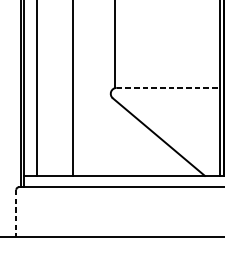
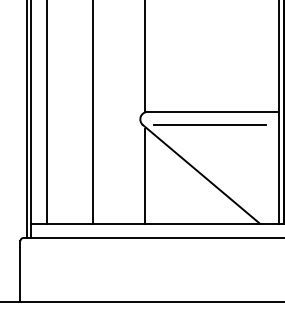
line: (167, 87) -> (212, 111), dashed -> solid
line: (165, 97) -> (209, 124), added
line: (114, 138) -> (145, 175), added
line: (16, 213) -> (20, 271), dashed -> solid

